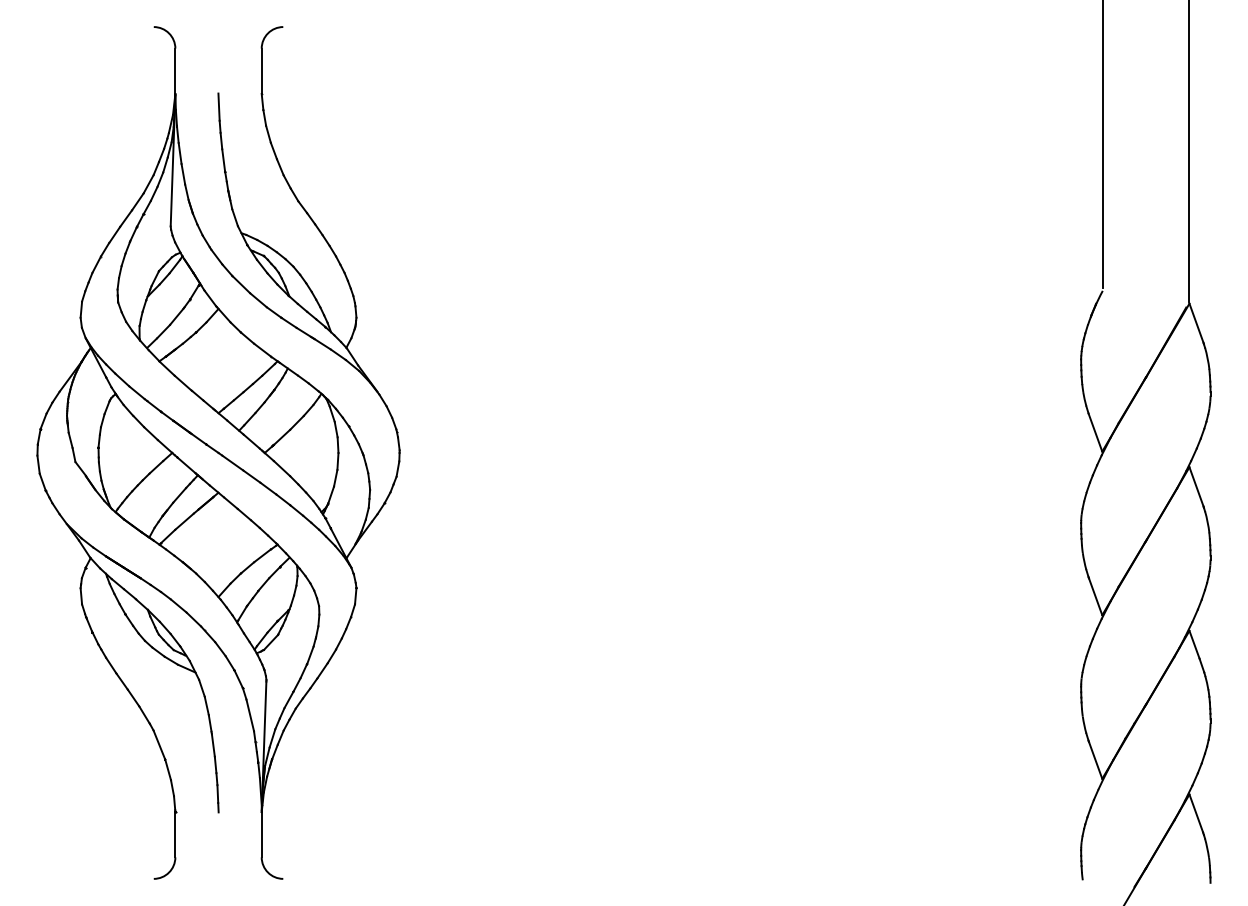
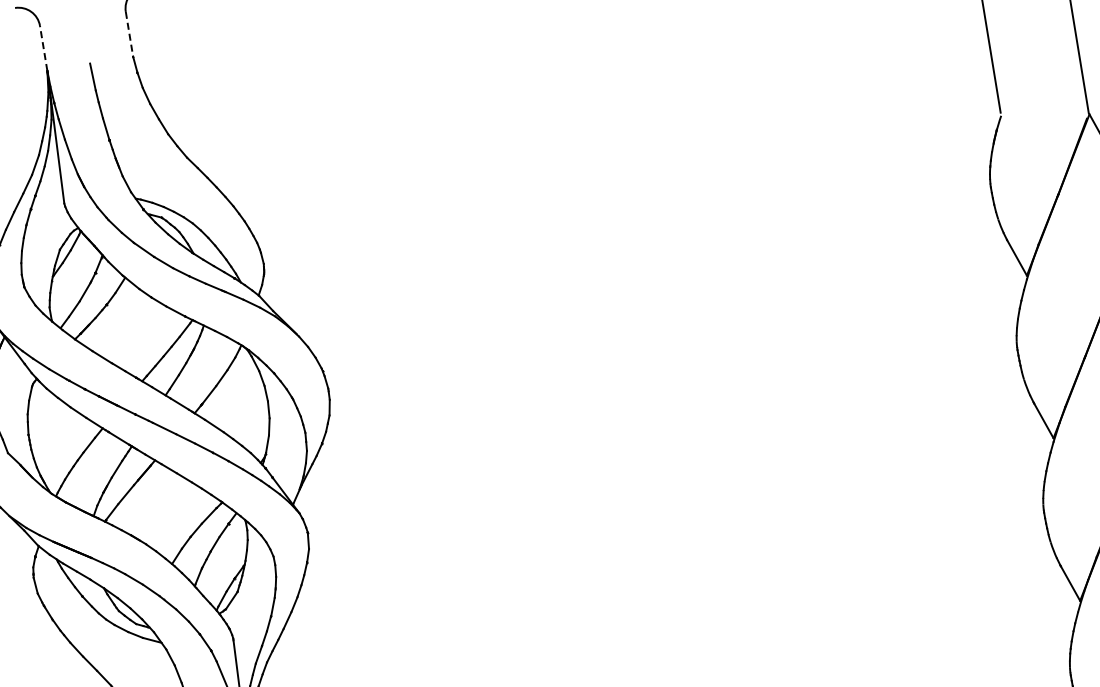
line: (175, 71) -> (43, 48), solid -> dashed
line: (261, 71) -> (129, 34), solid -> dashed

